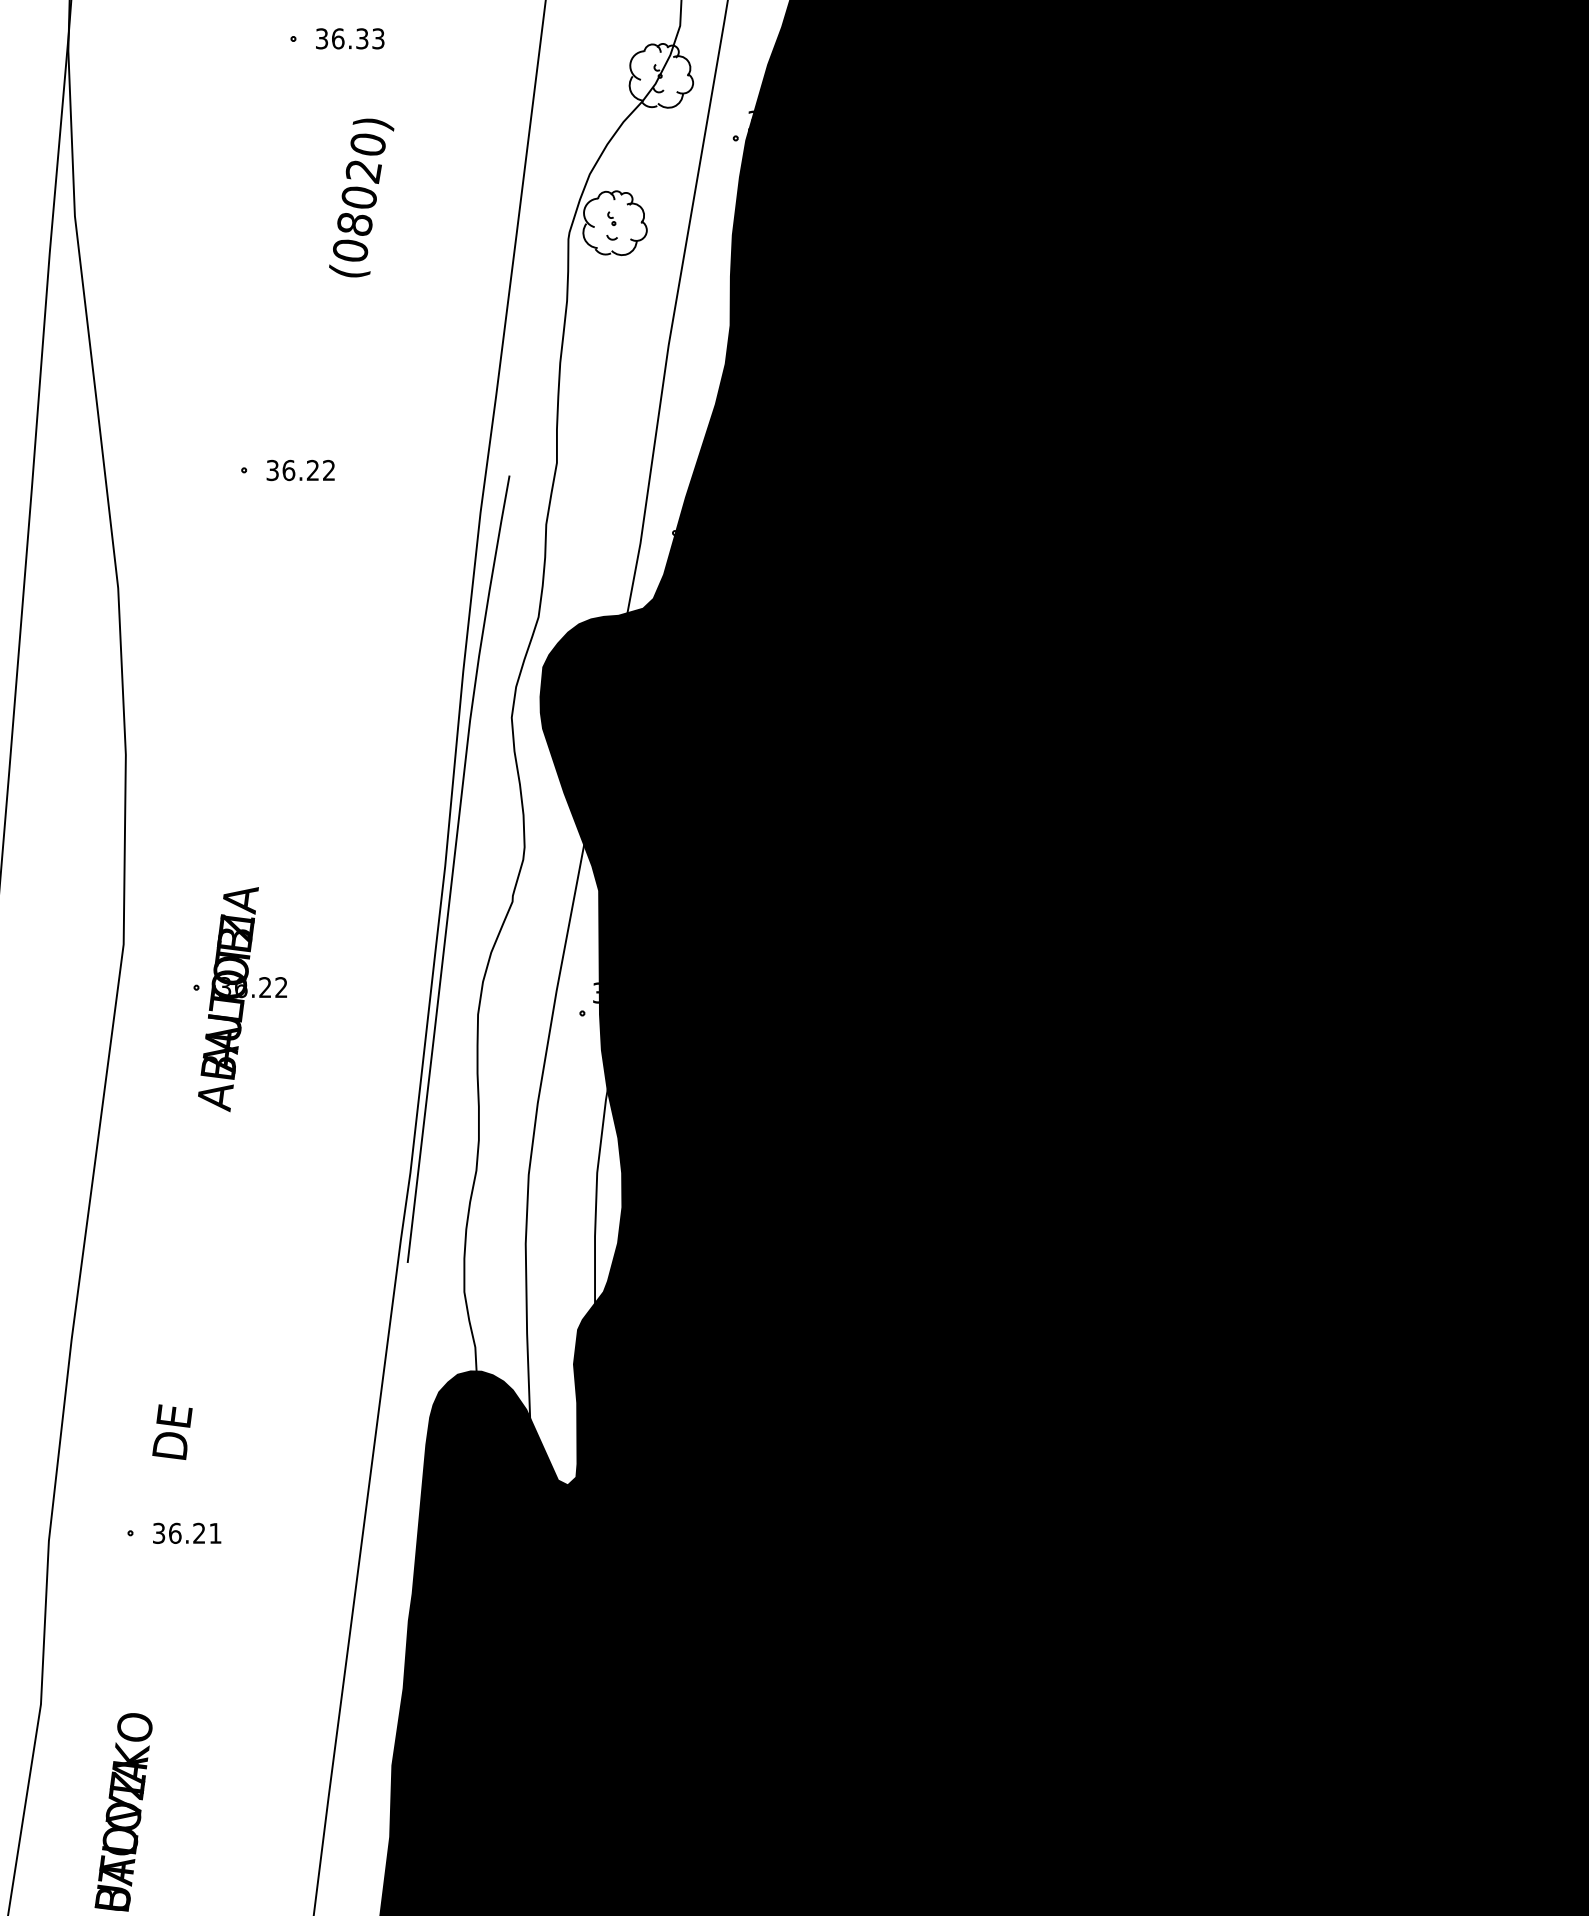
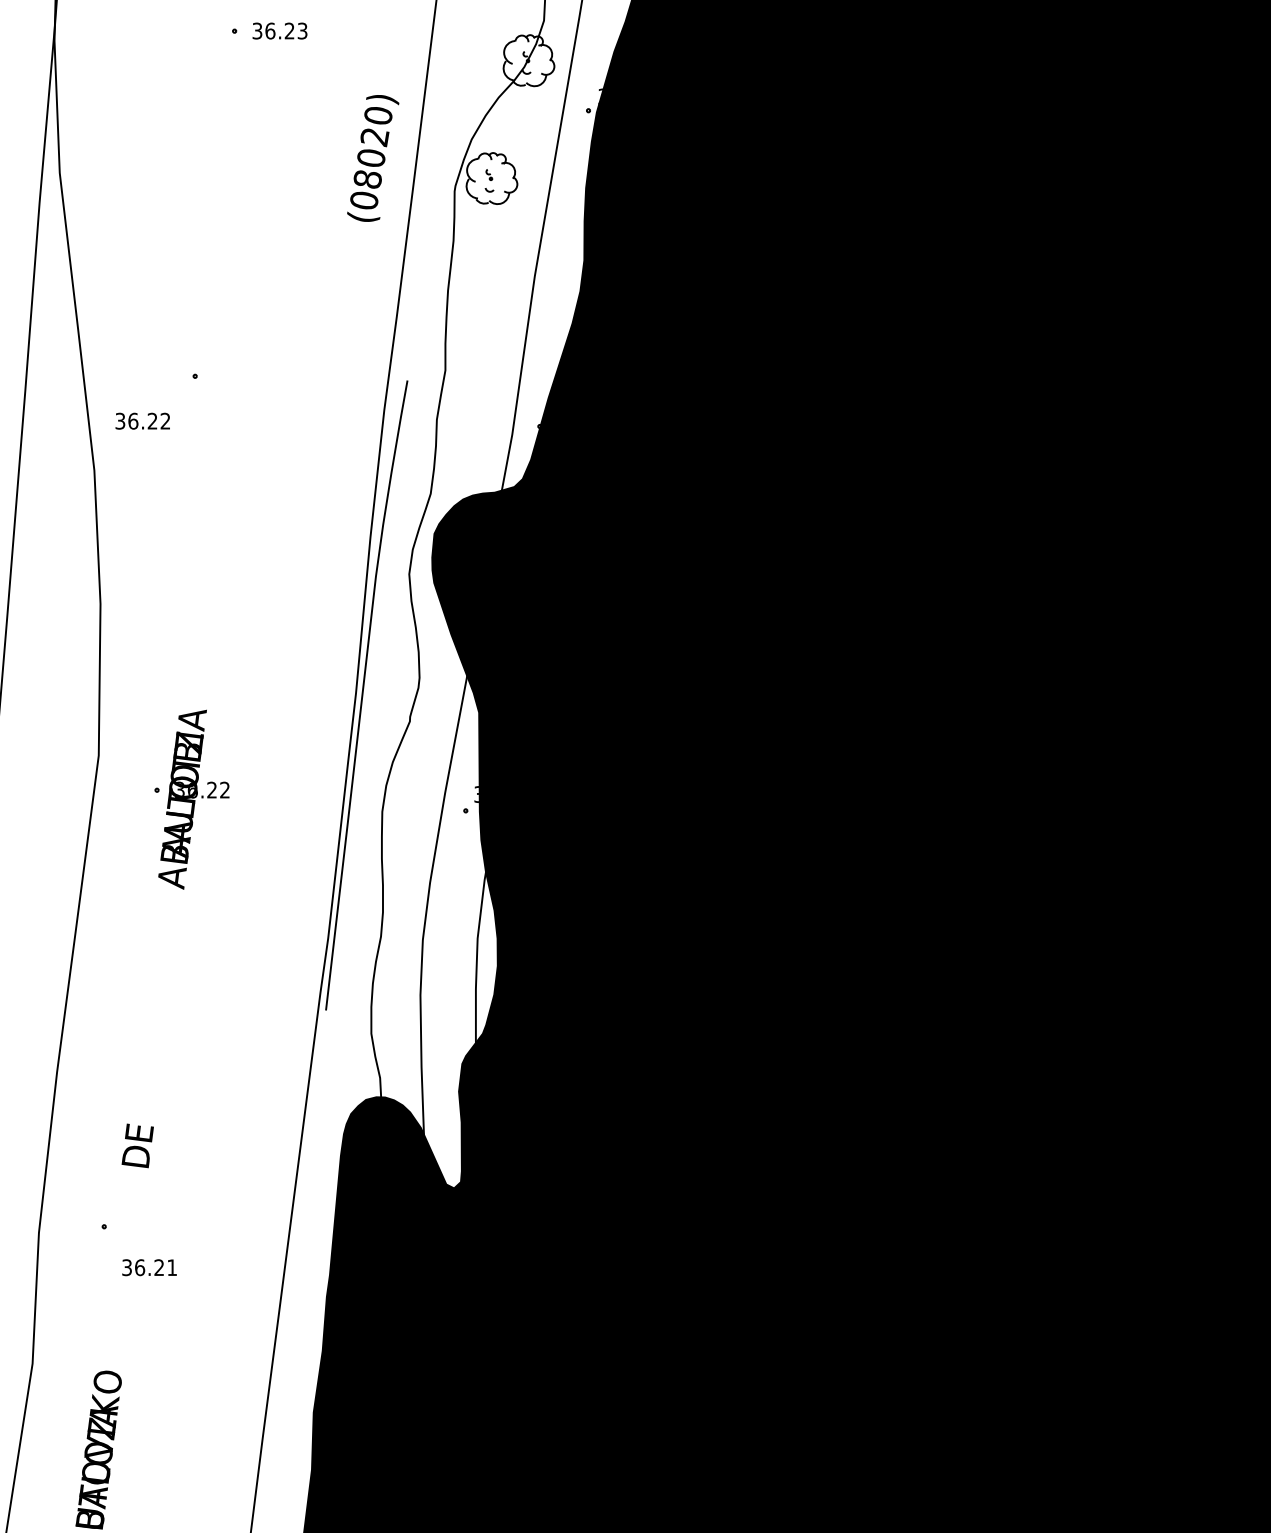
text: (362, 38) -> (289, 30), 36.33 -> 36.23
text: (361, 197) -> (373, 158), moved
text: (300, 470) -> (142, 421), moved
text: (187, 1532) -> (149, 1266), moved

